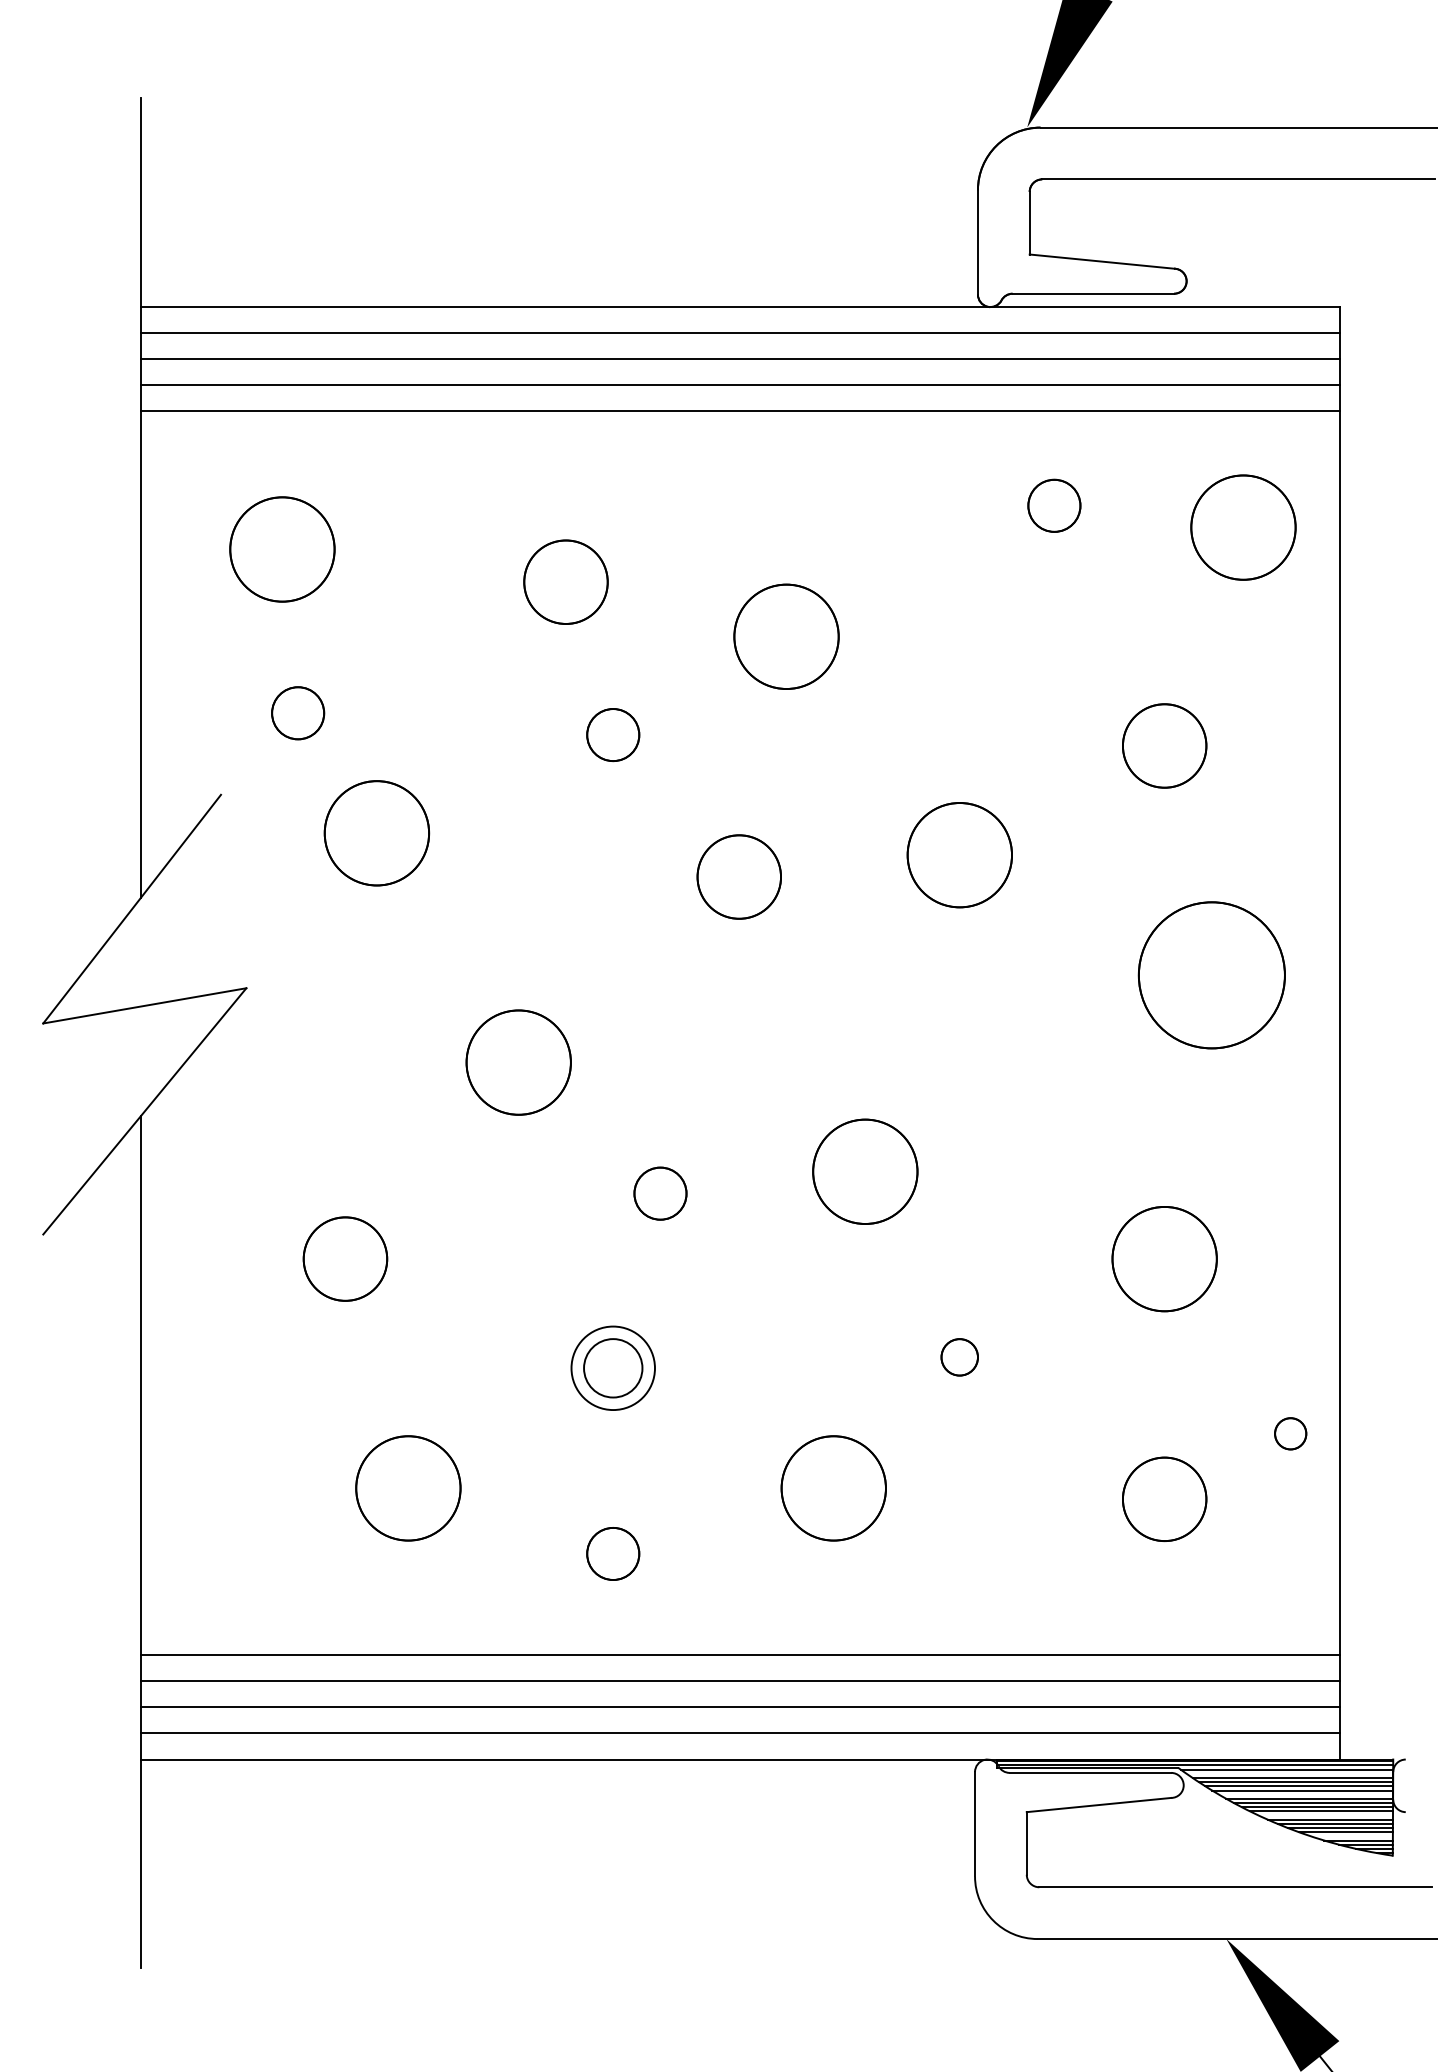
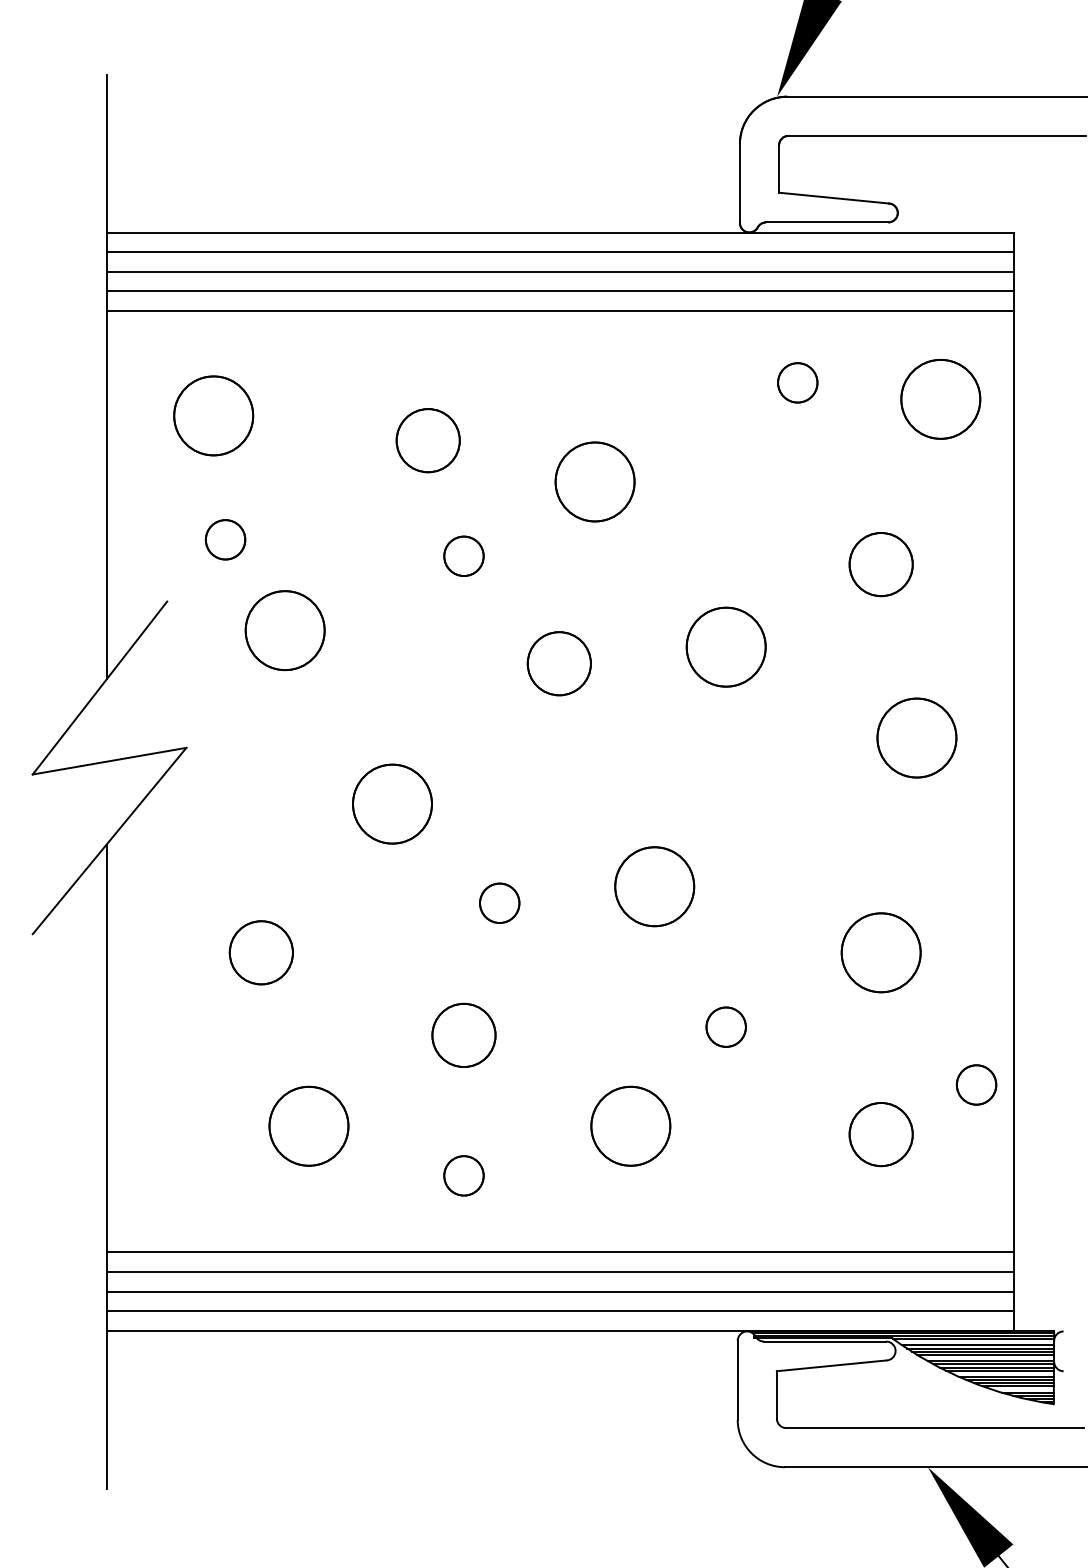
part: (1211, 974) -> (916, 737), size x0.71
circle: (958, 1356) -> (725, 1026), size x1.43
circle: (612, 1368) -> (463, 1035), size x1.43
part: (1290, 1433) -> (976, 1084), size x1.67

